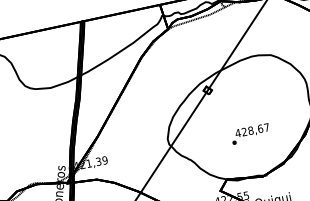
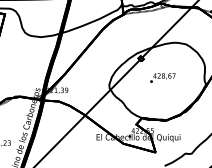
text: (249, 133) -> (162, 77), moved

